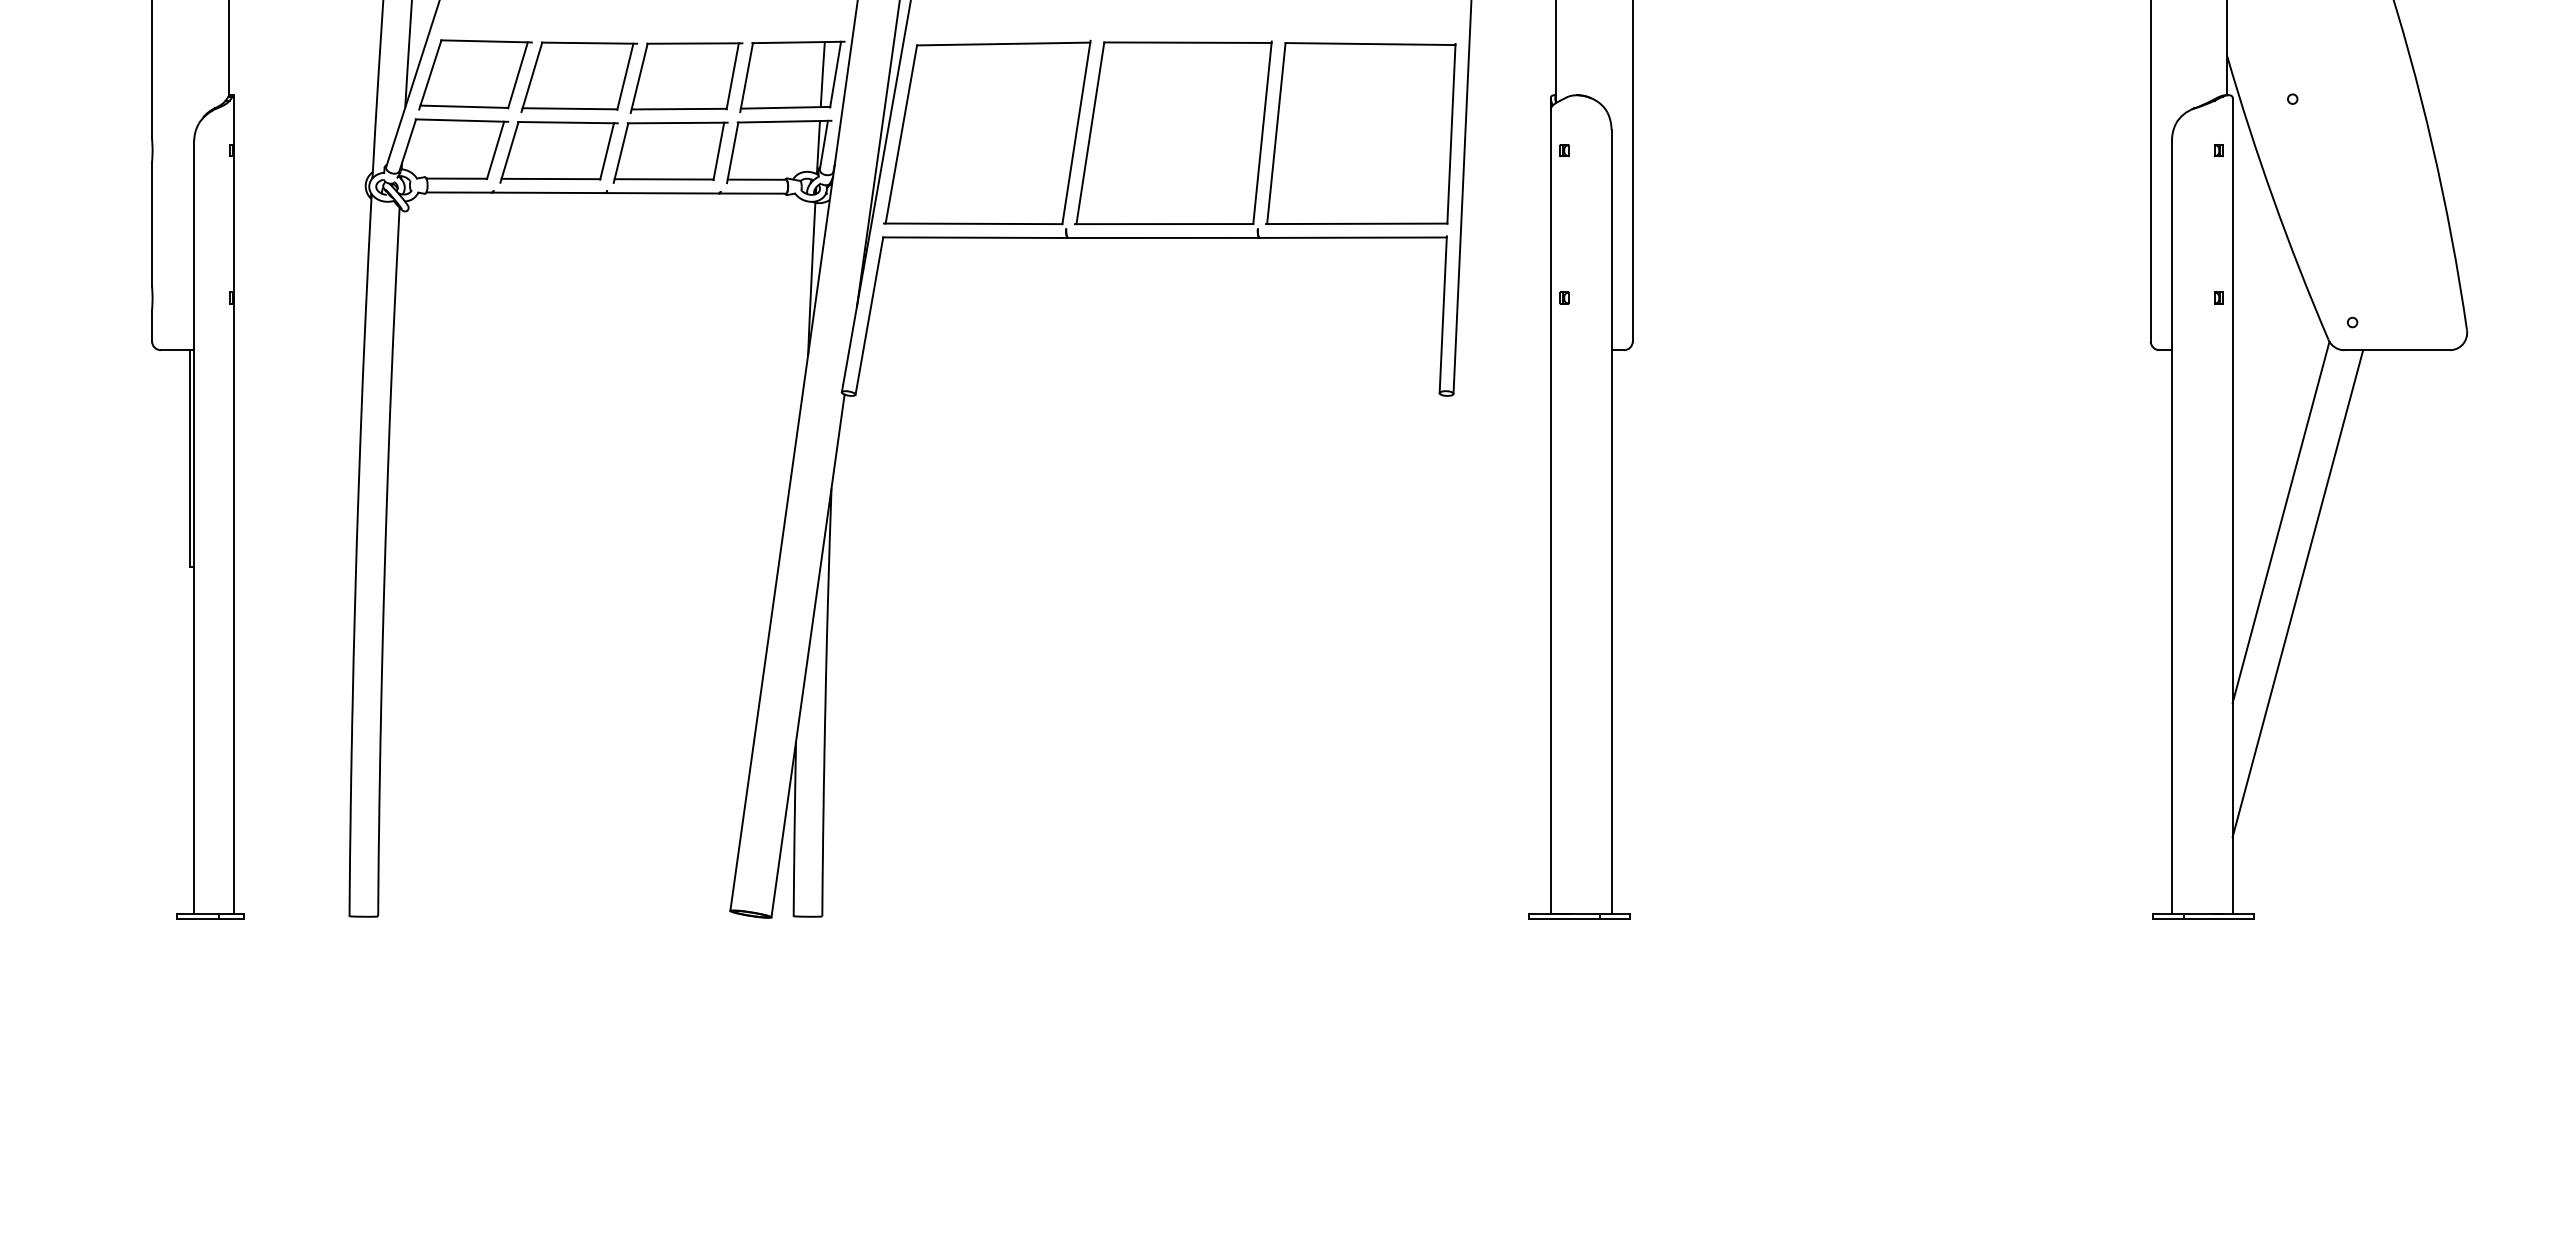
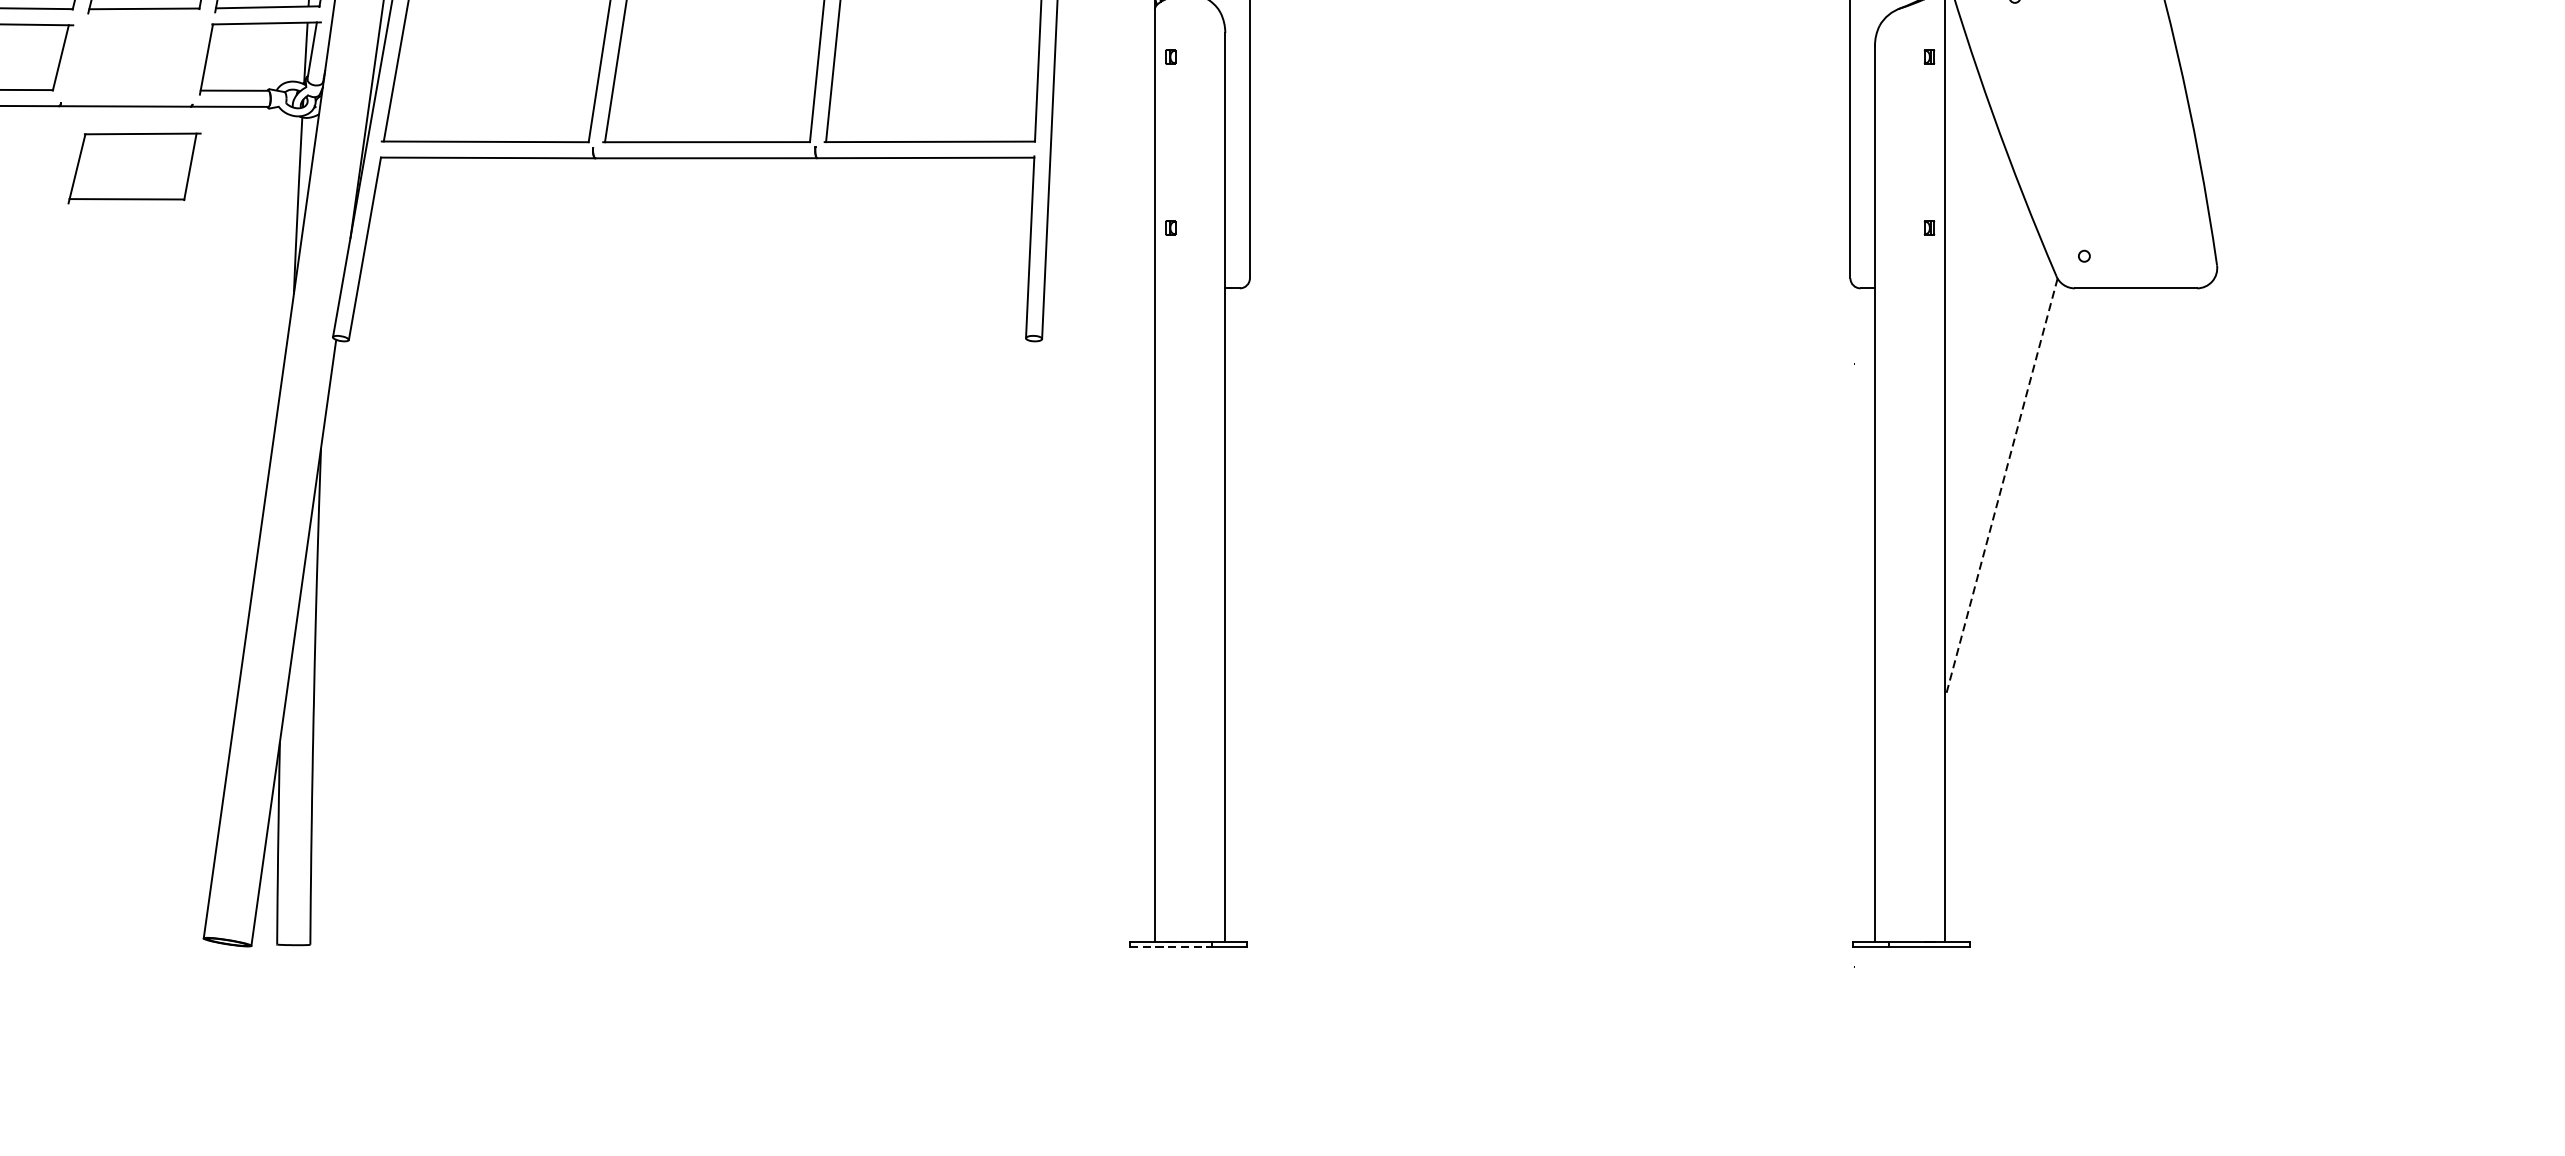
part: (670, 152) -> (134, 168), moved
line: (2280, 522) -> (2000, 488), solid -> dashed
line: (2297, 593) -> (2020, 570), removed
line: (1565, 918) -> (1171, 947), solid -> dashed

